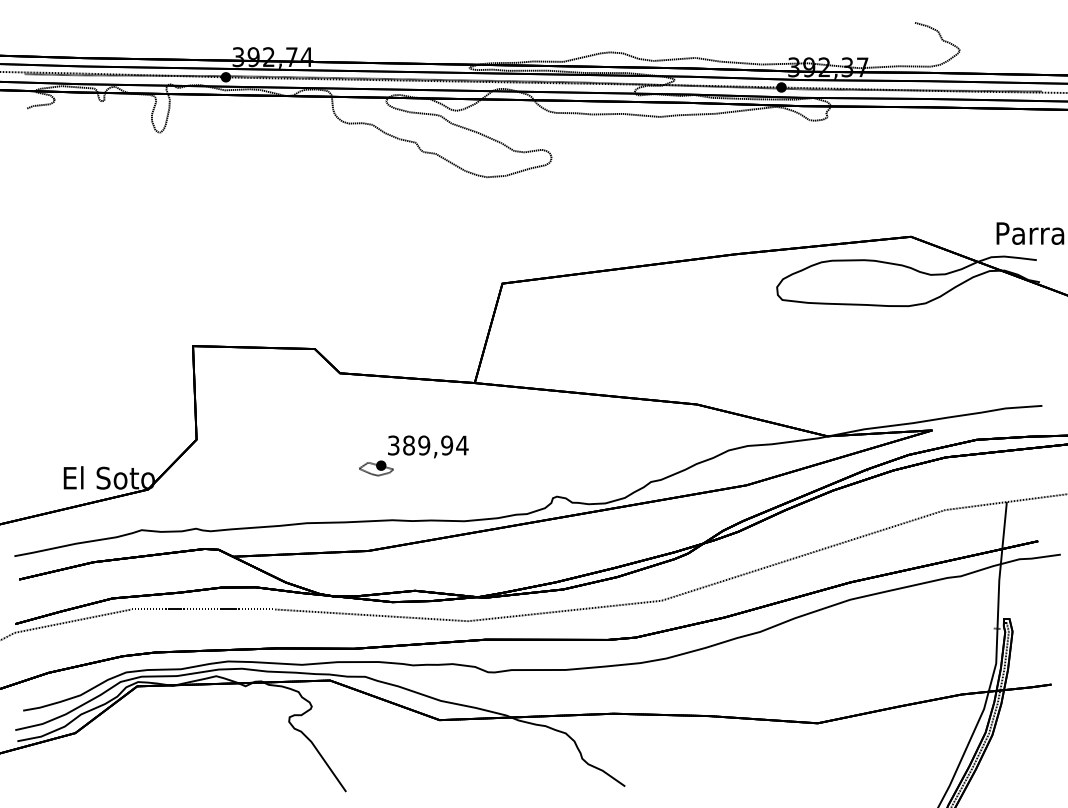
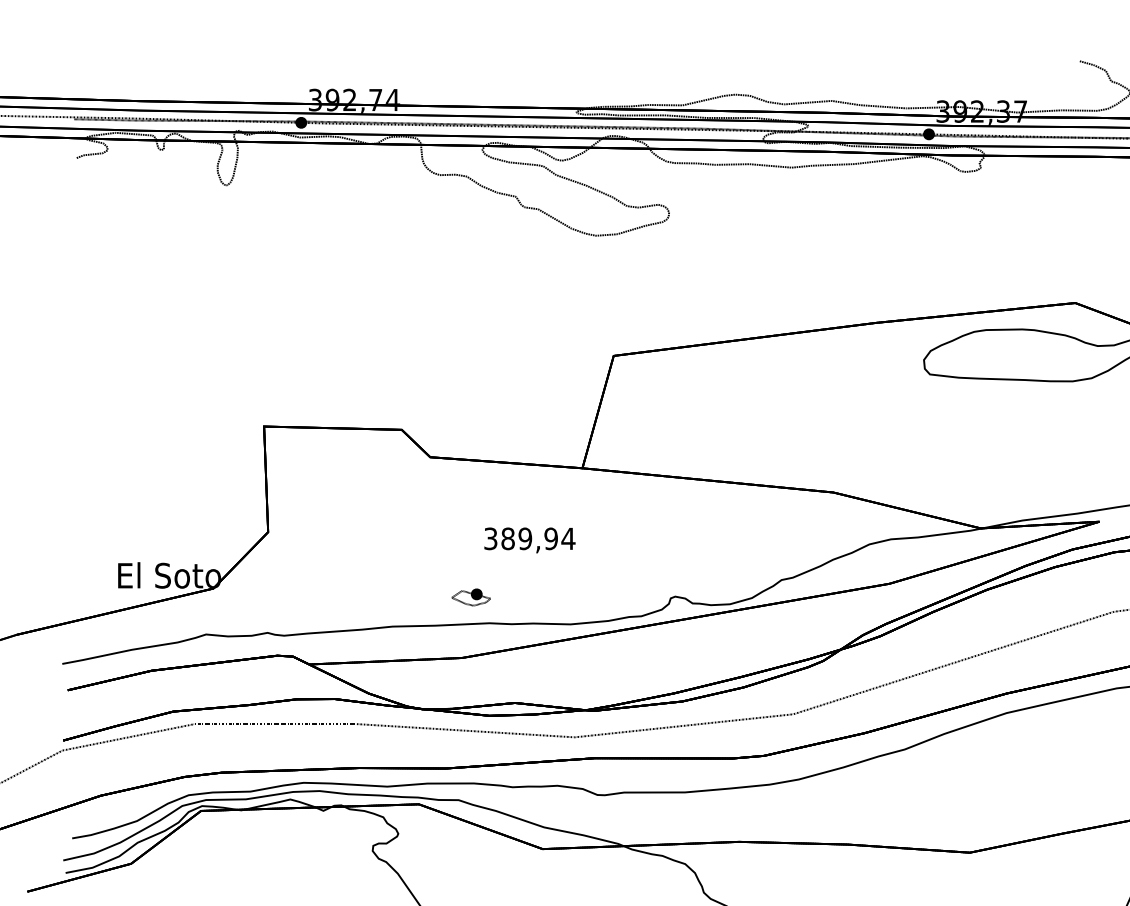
part: (376, 468) -> (471, 597), moved

